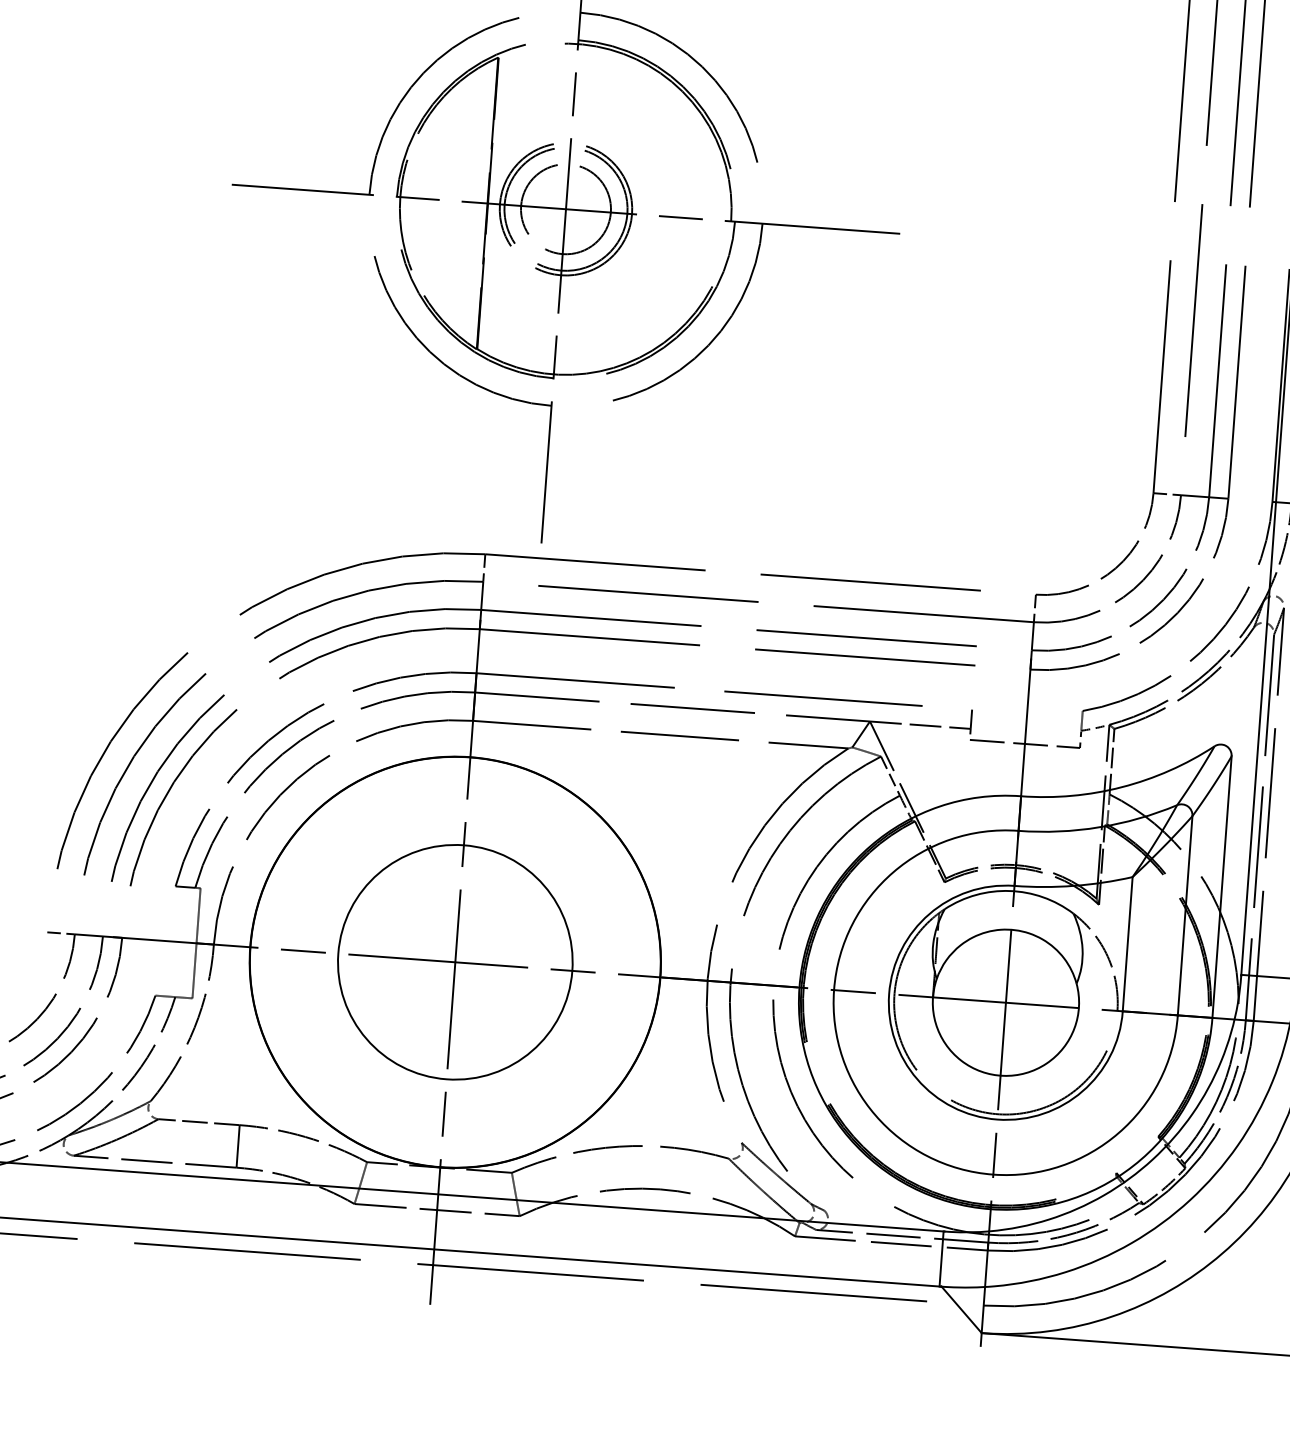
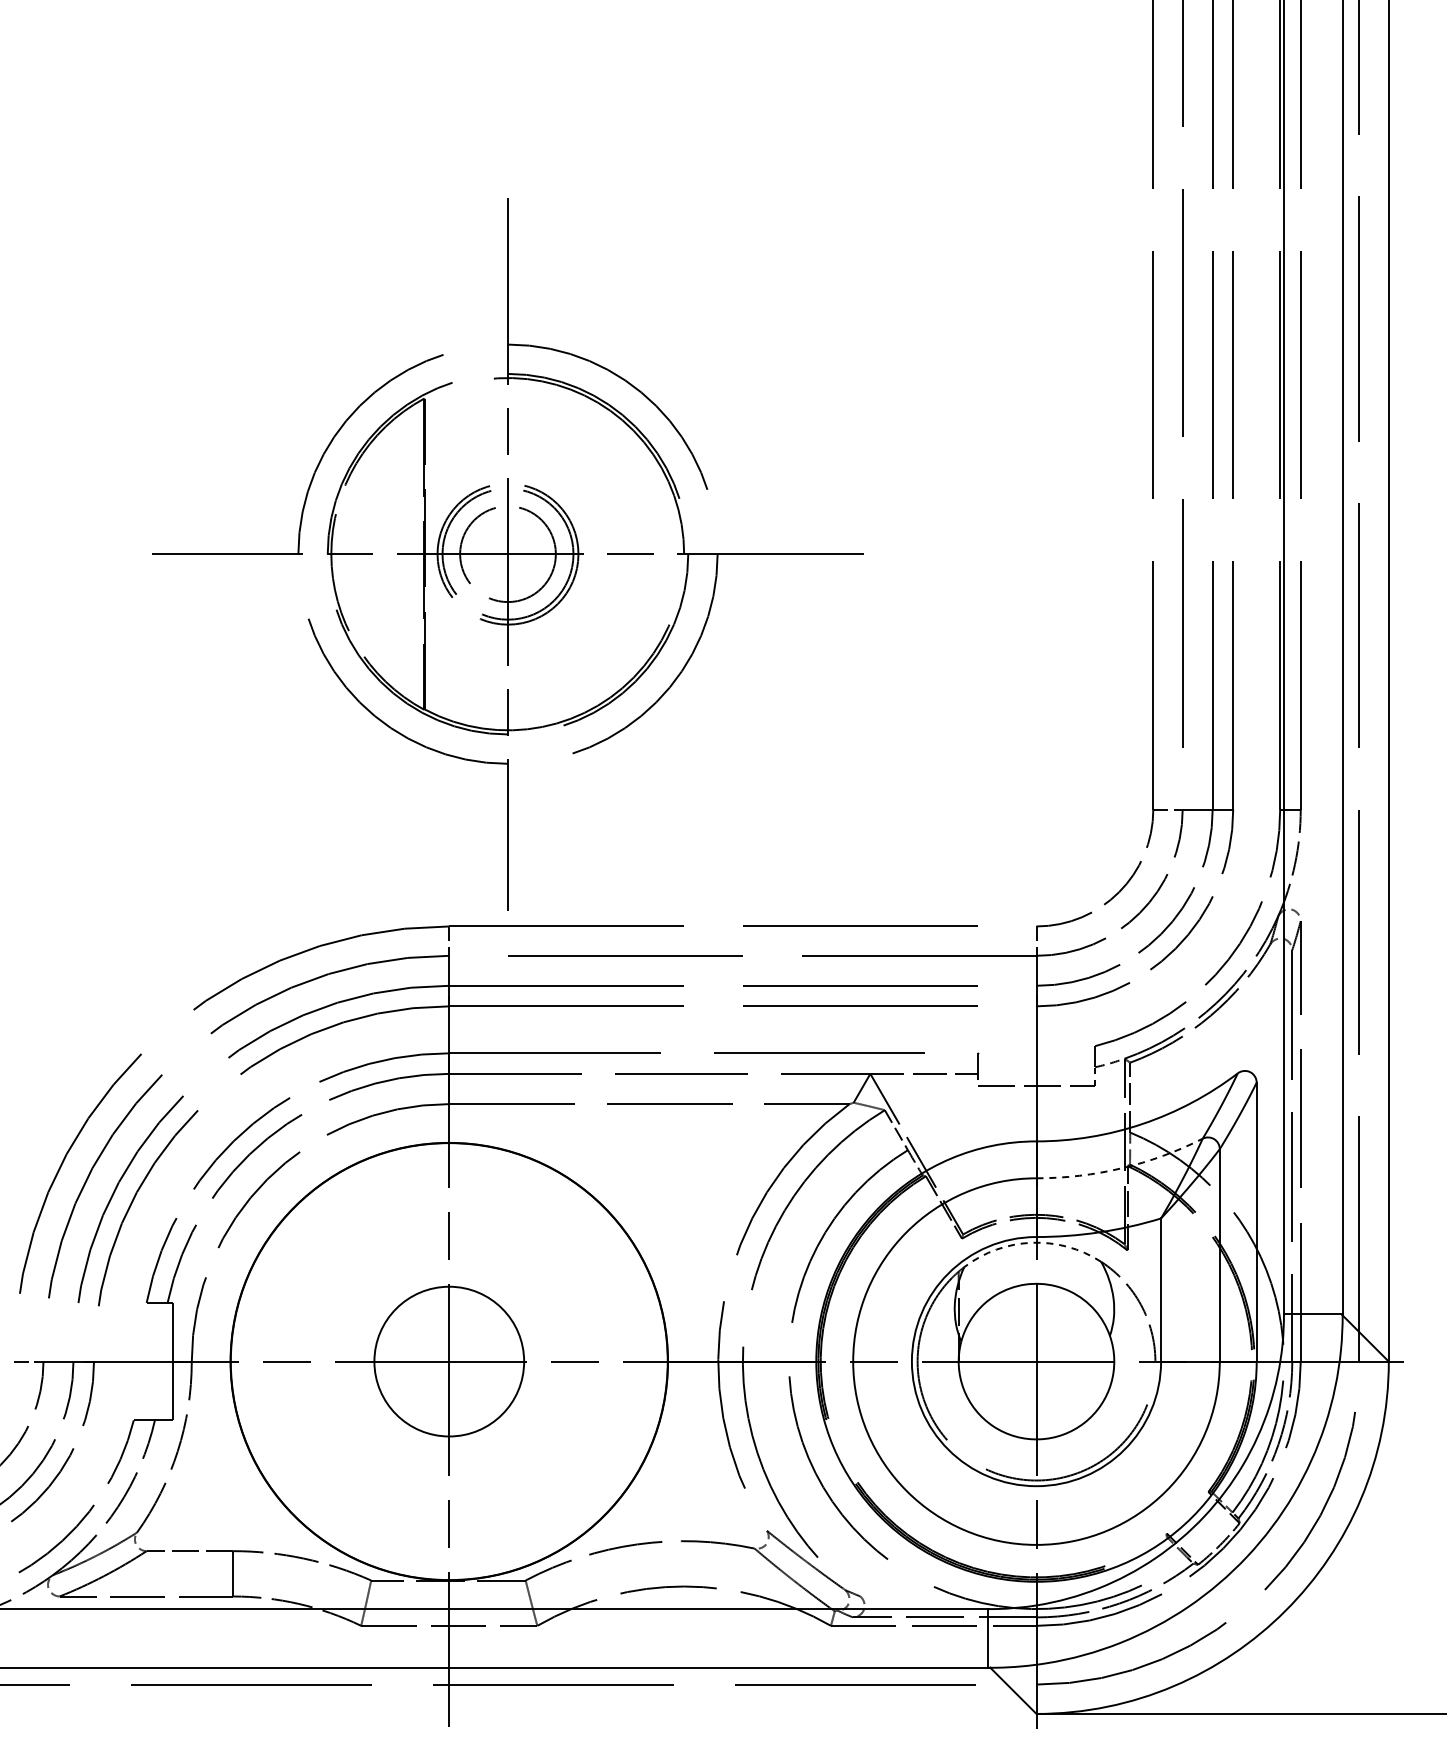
arc: (1098, 827) -> (1121, 1168), solid -> dashed
arc: (1009, 890) -> (1031, 1242), solid -> dashed
circle: (455, 962) -> (449, 1361), size x0.6

